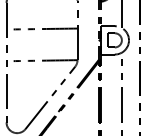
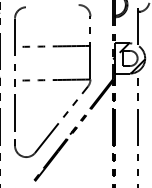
hatch: (117, 40) -> (132, 58), added

